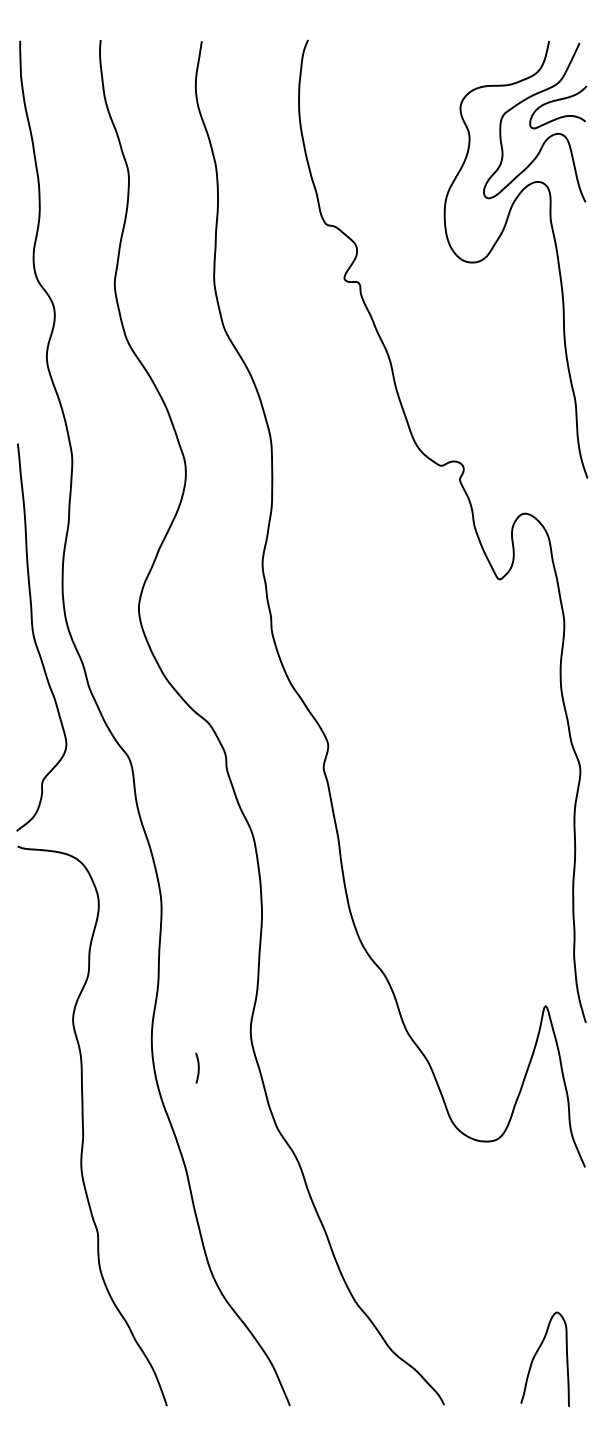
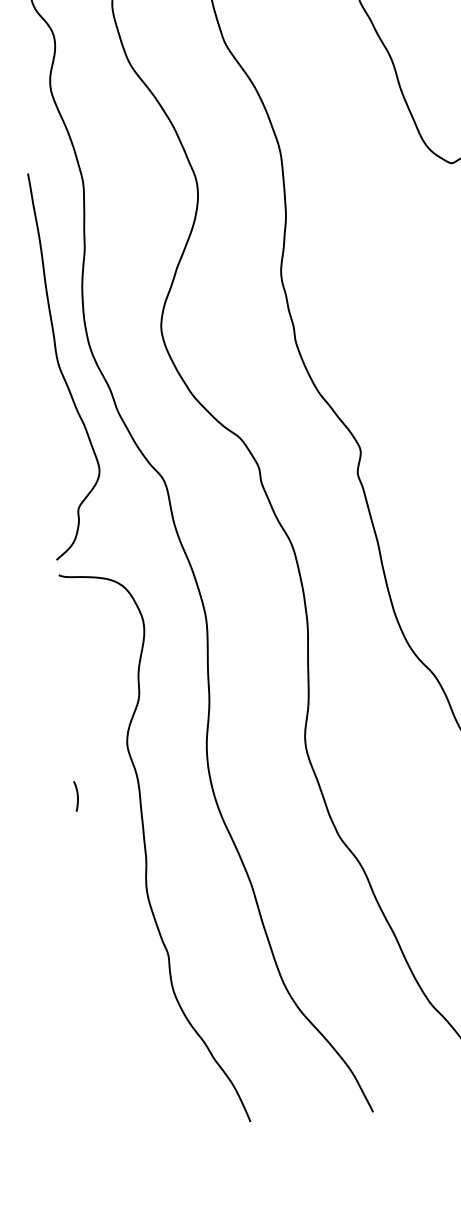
curve: (197, 1067) -> (76, 795), moved

